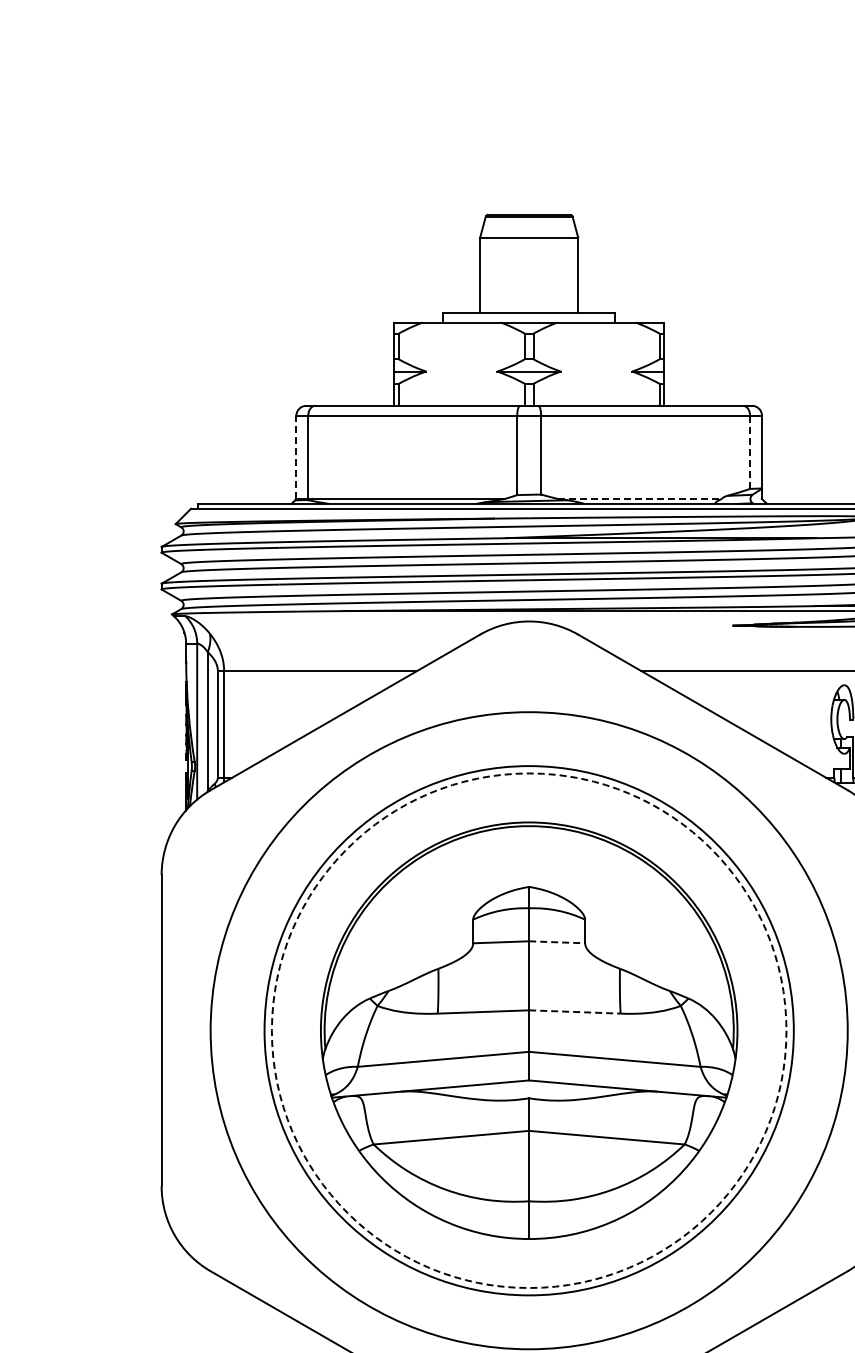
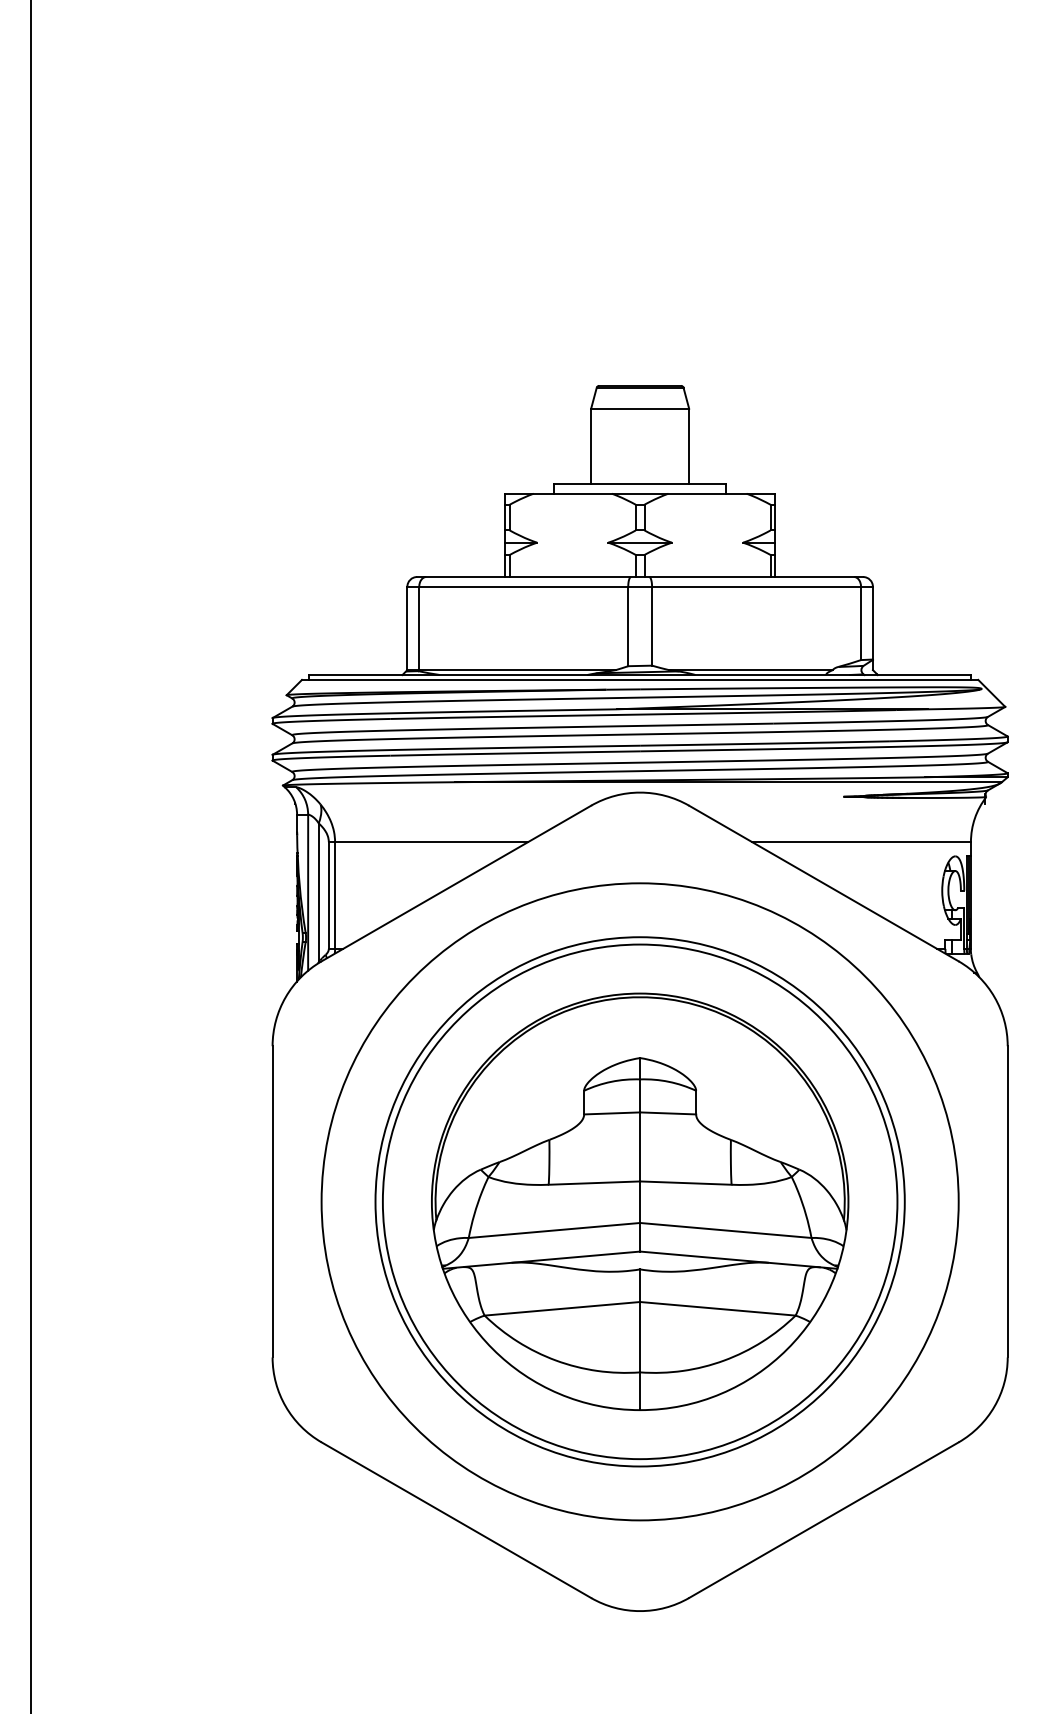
line: (750, 452) -> (861, 623), dashed -> solid
line: (296, 457) -> (407, 628), dashed -> solid
line: (639, 499) -> (750, 670), dashed -> solid
line: (557, 942) -> (668, 1113), dashed -> solid
line: (574, 1012) -> (685, 1183), dashed -> solid
circle: (528, 1030) -> (639, 1201), dashed -> solid

